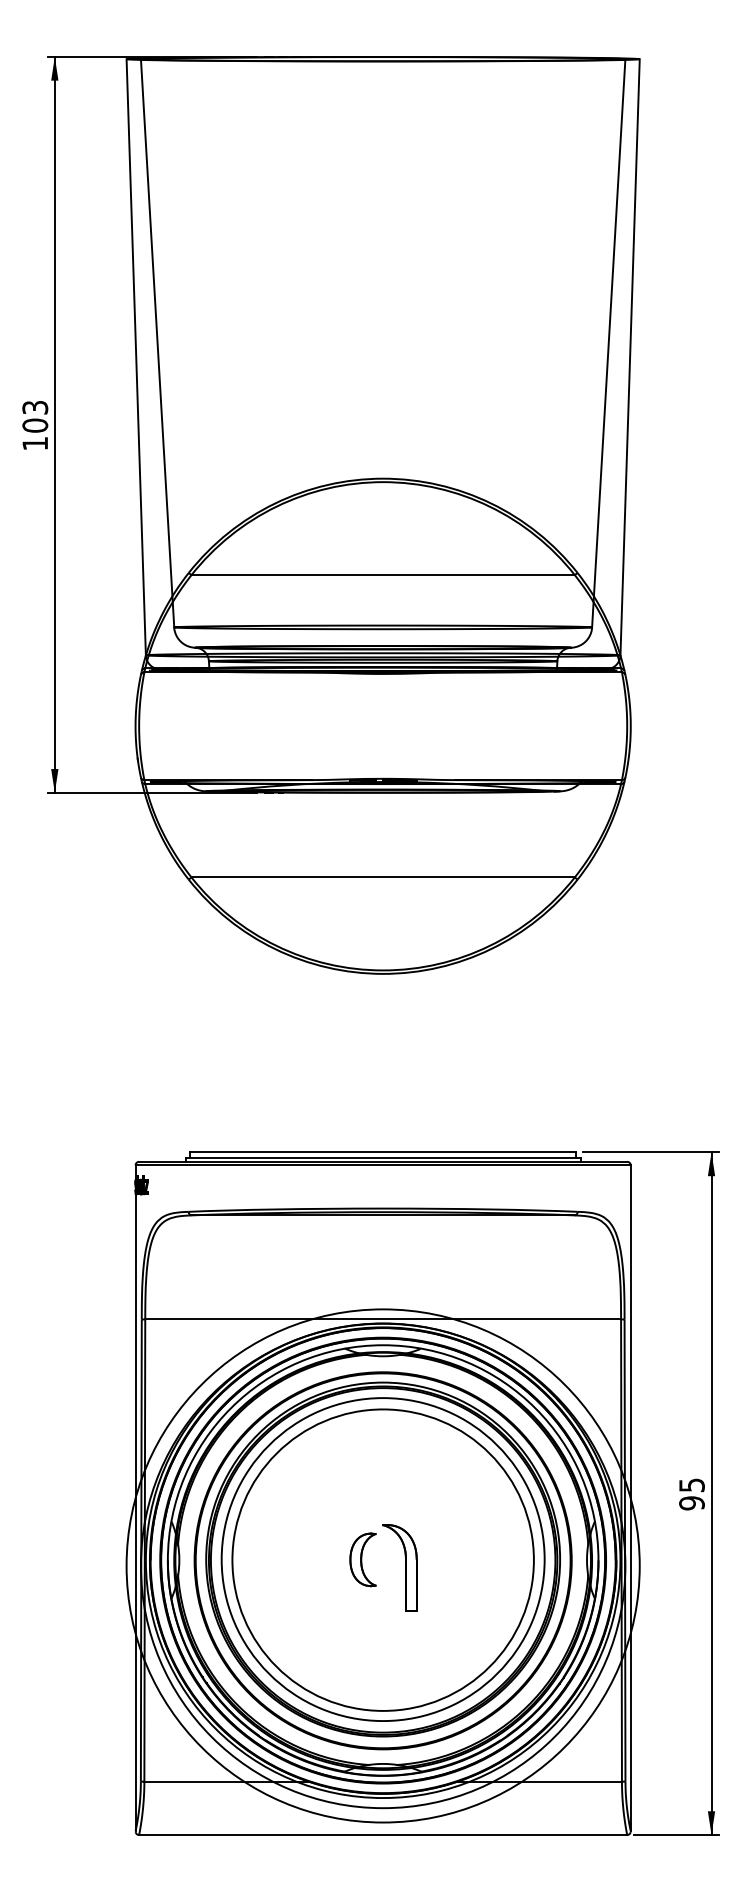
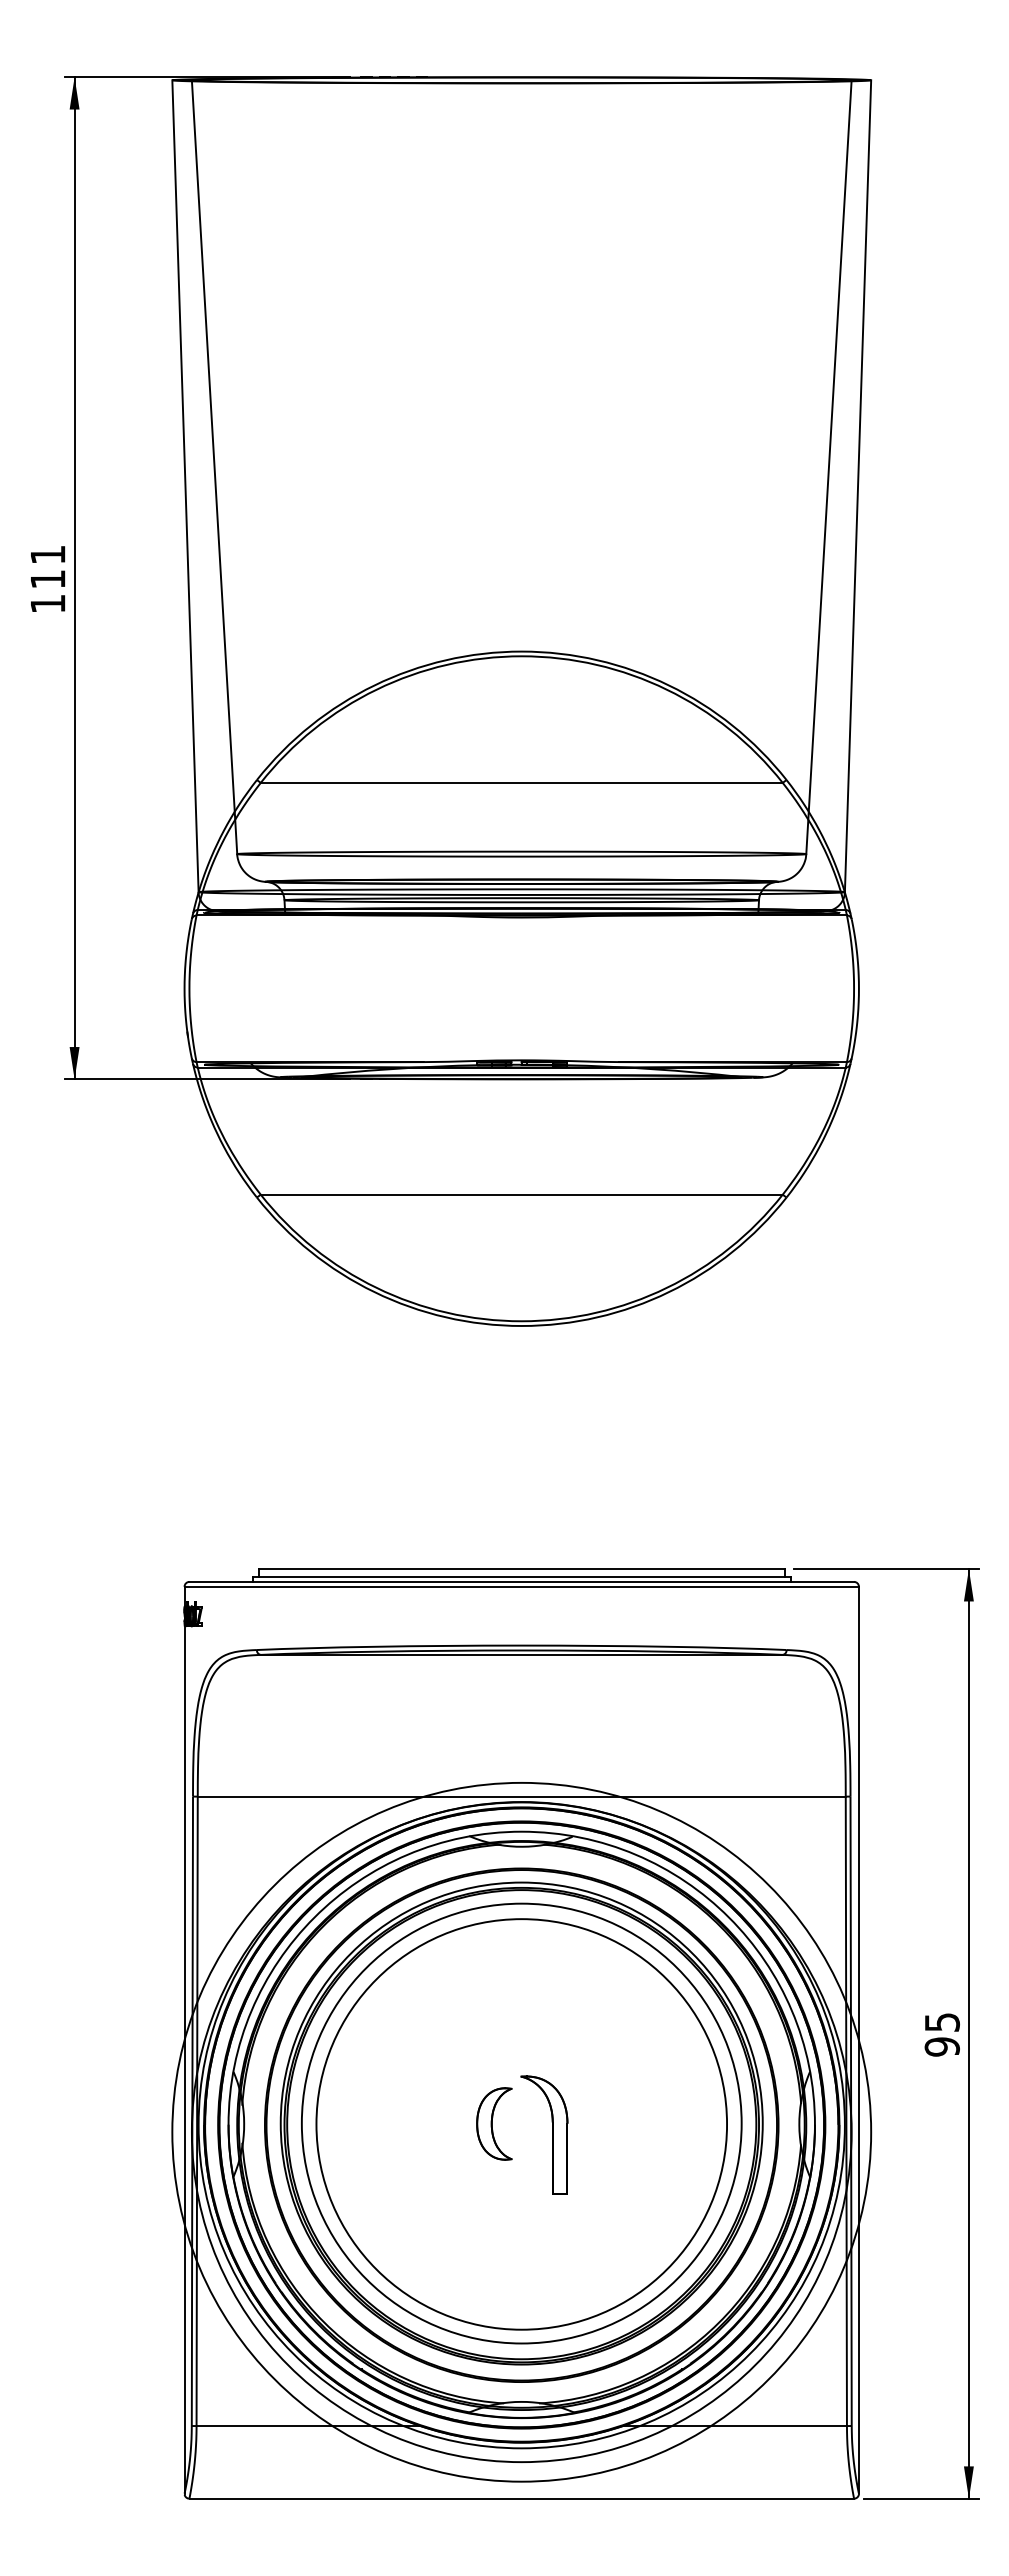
text: (34, 416) -> (47, 567), 103 -> 111

